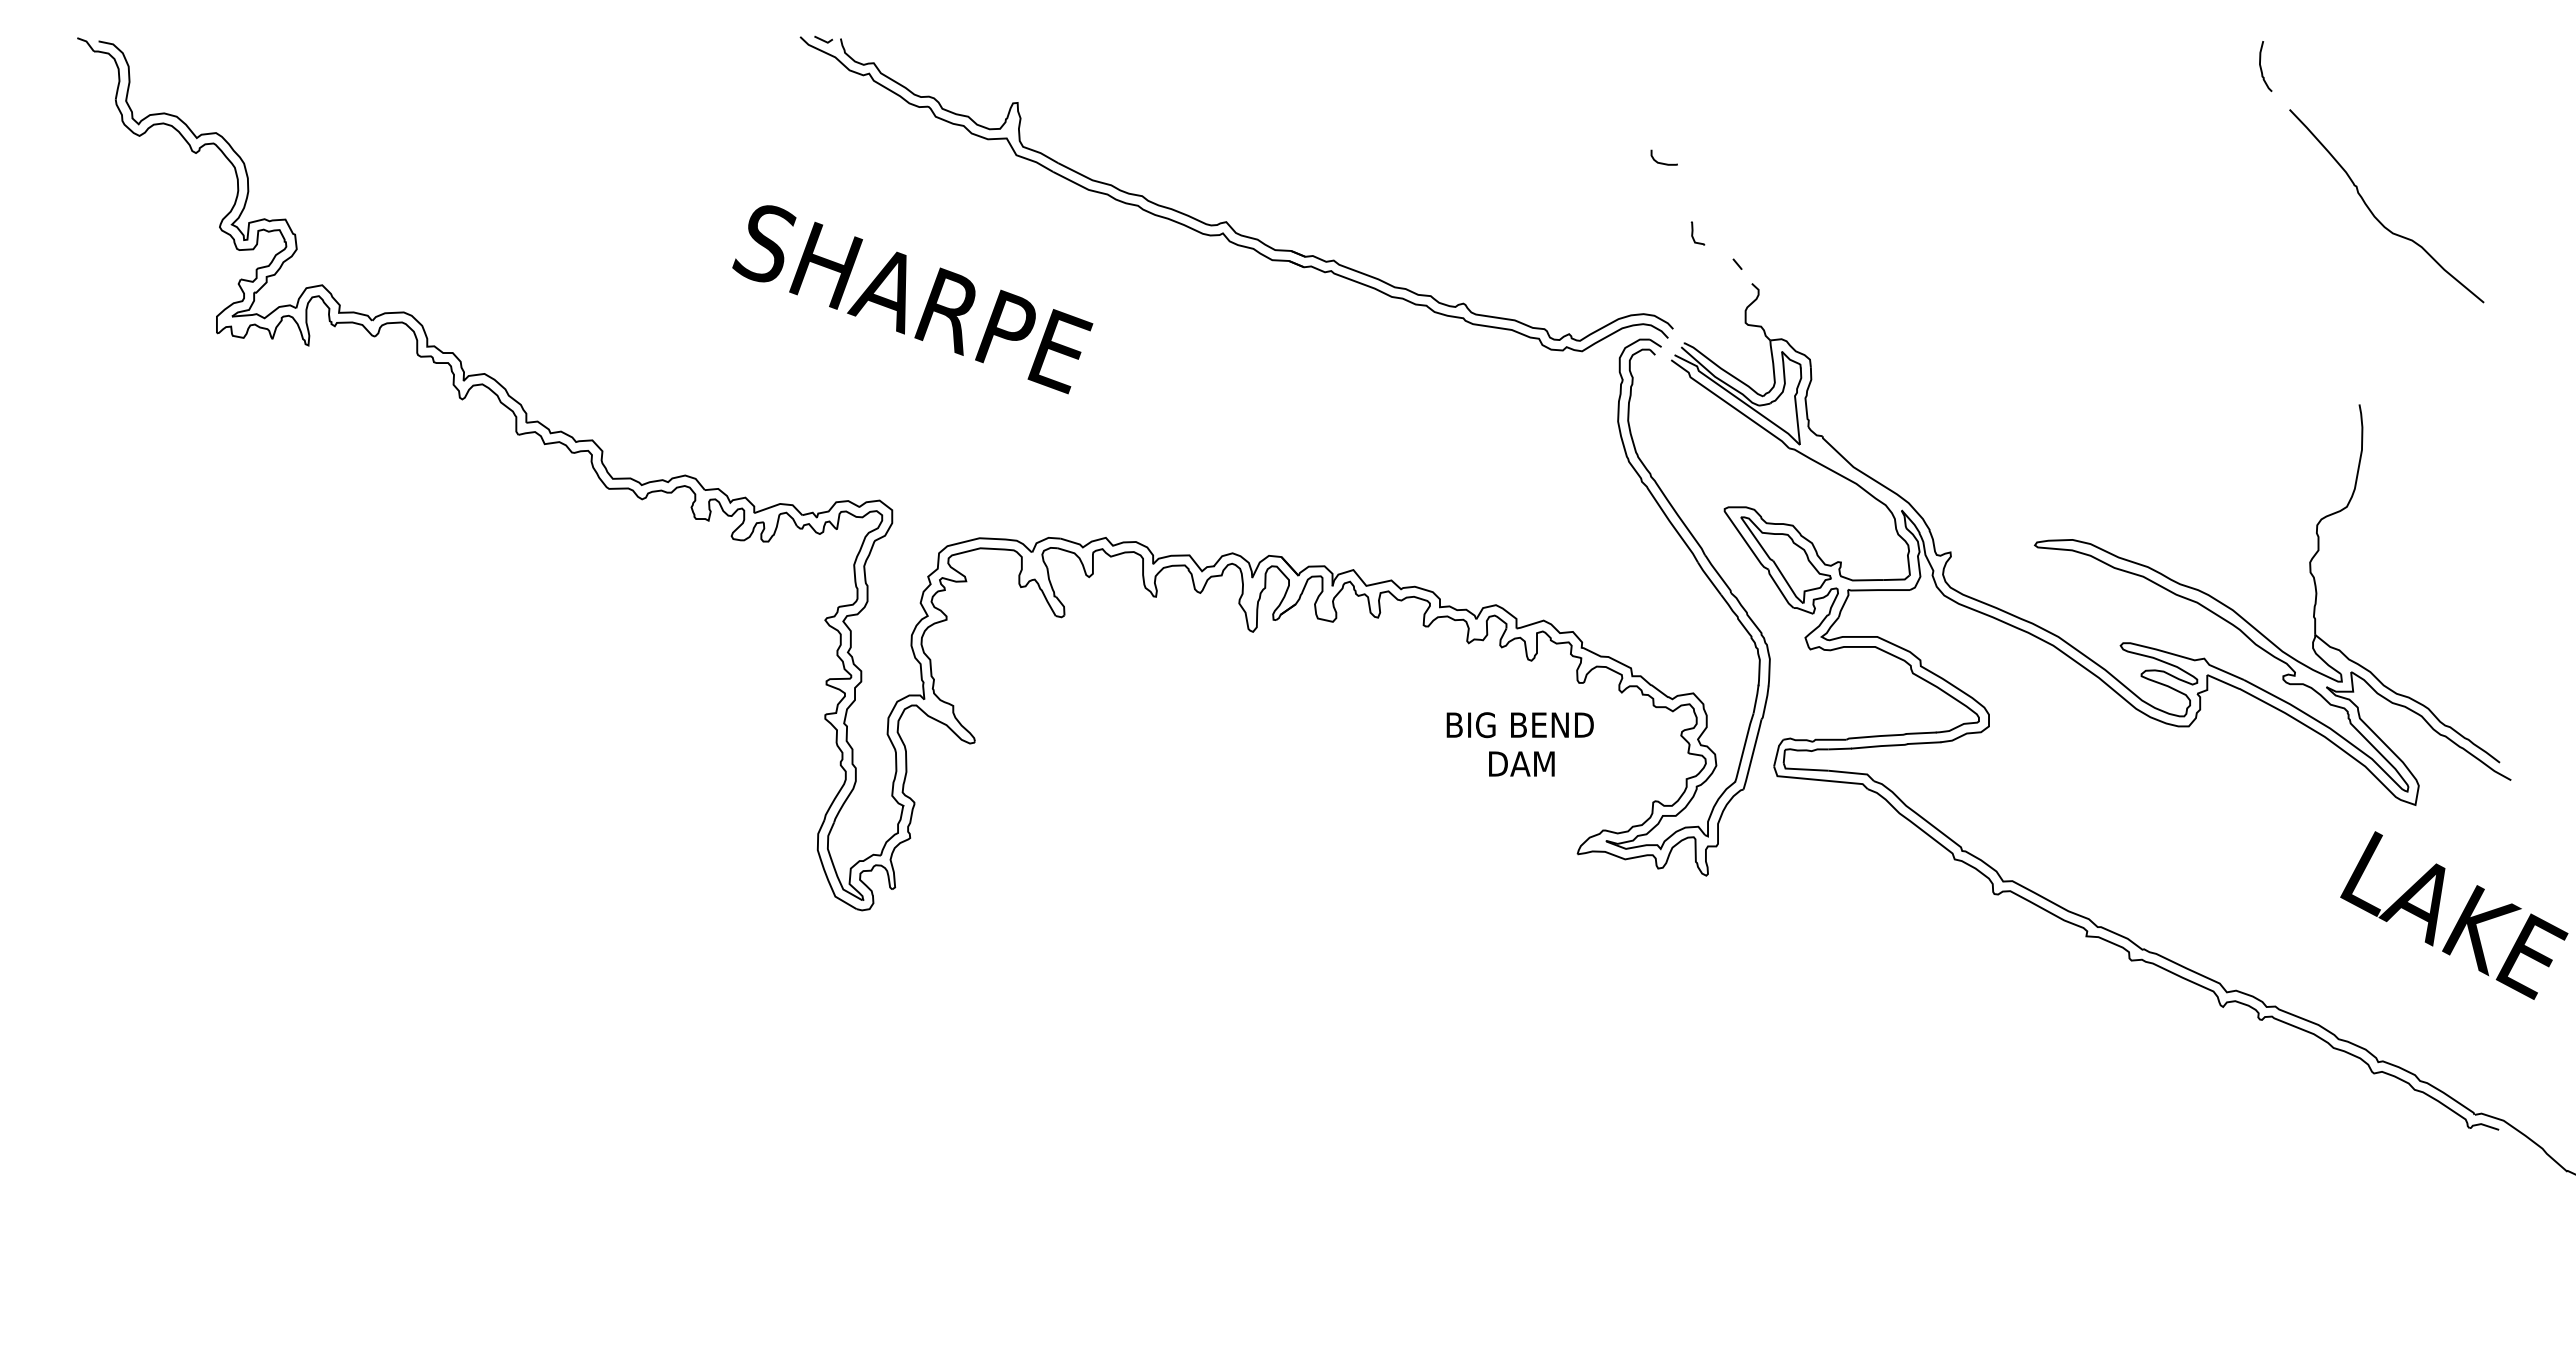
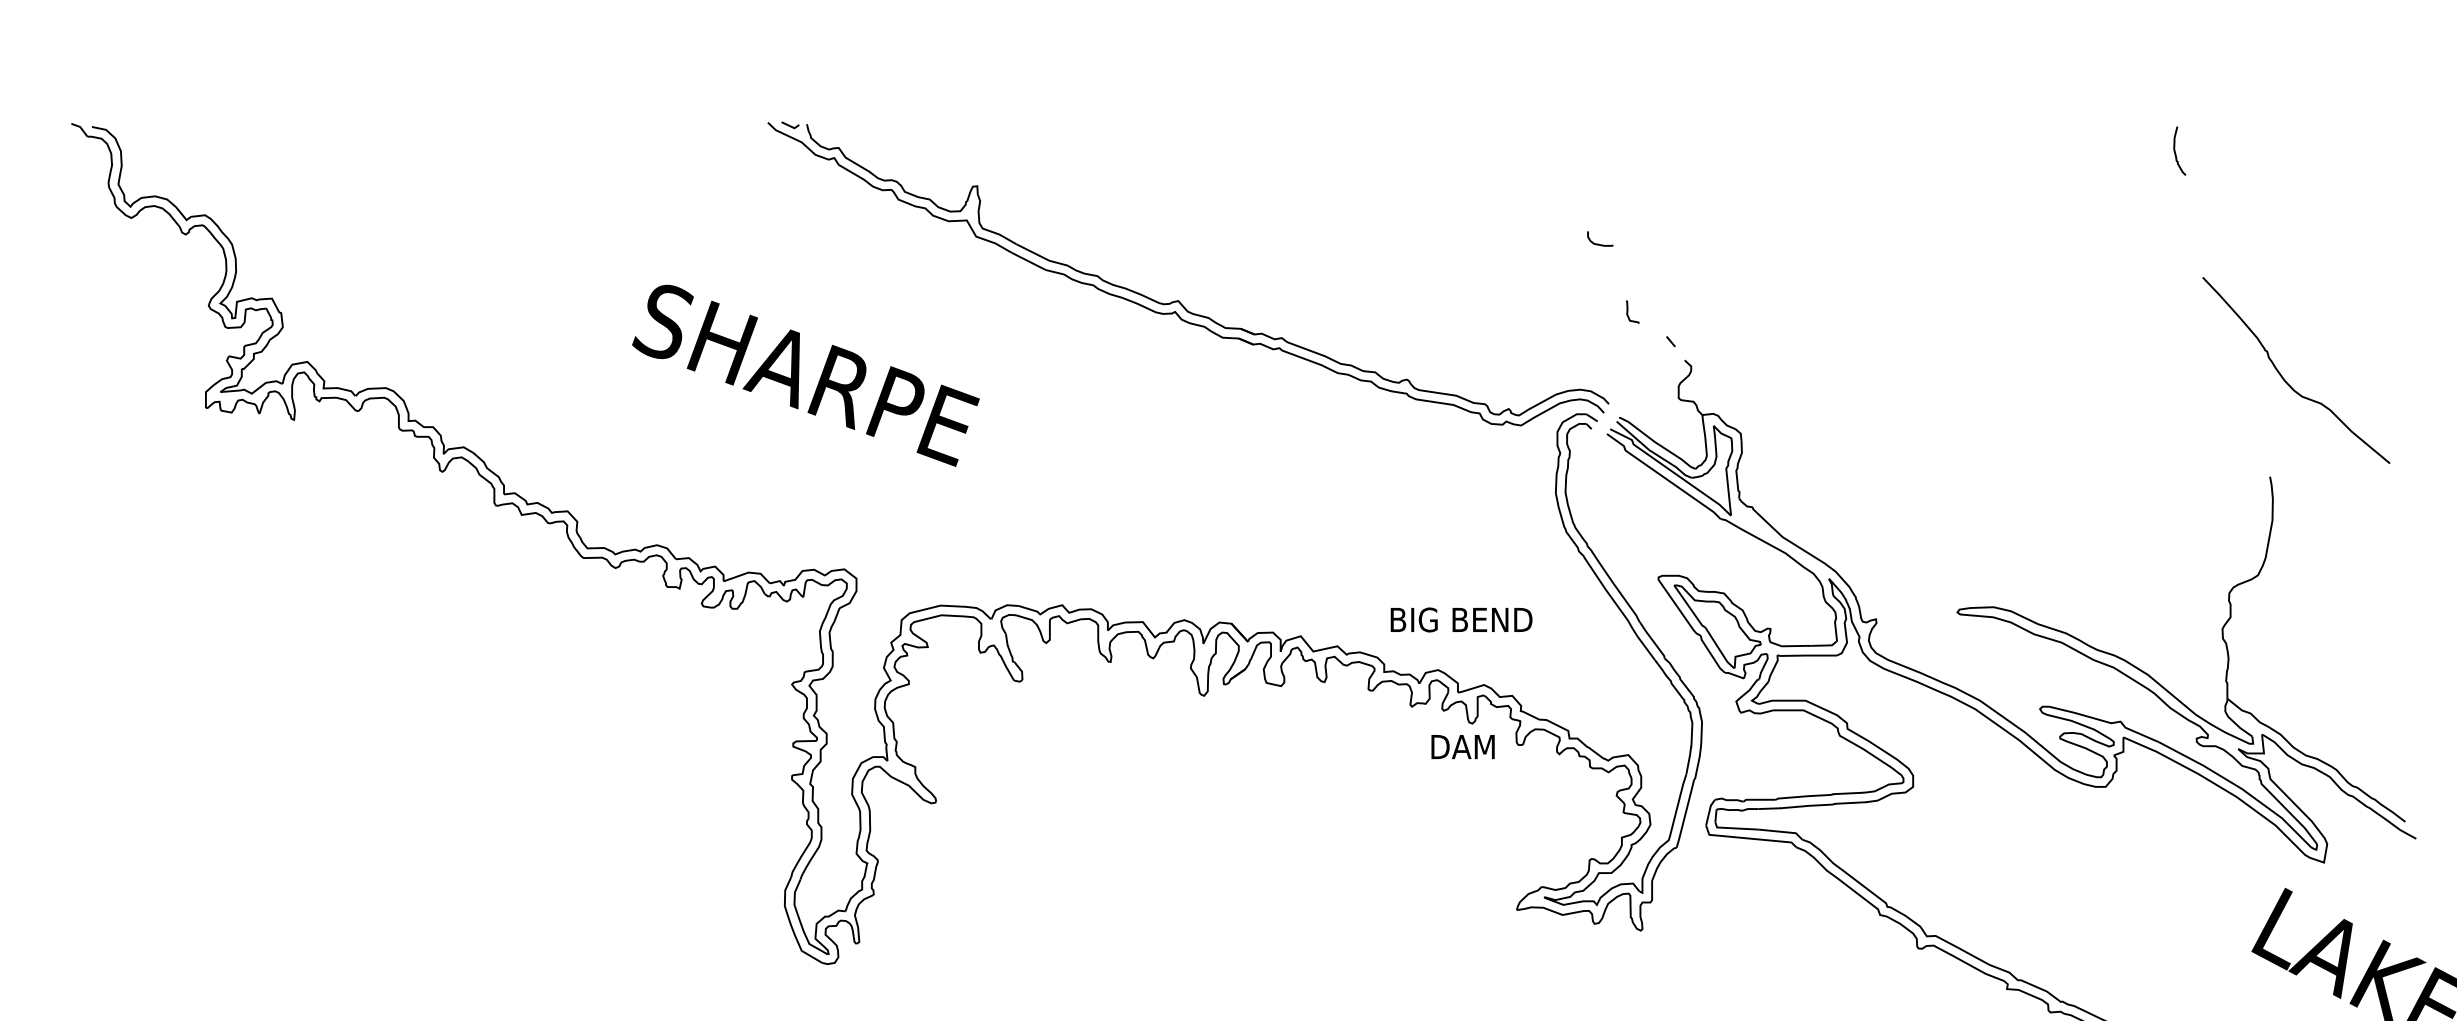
curve: (2374, 214) -> (2284, 378), moved
text: (912, 299) -> (805, 375), moved
text: (1519, 725) -> (1460, 620), moved
text: (1521, 763) -> (1462, 746), moved

